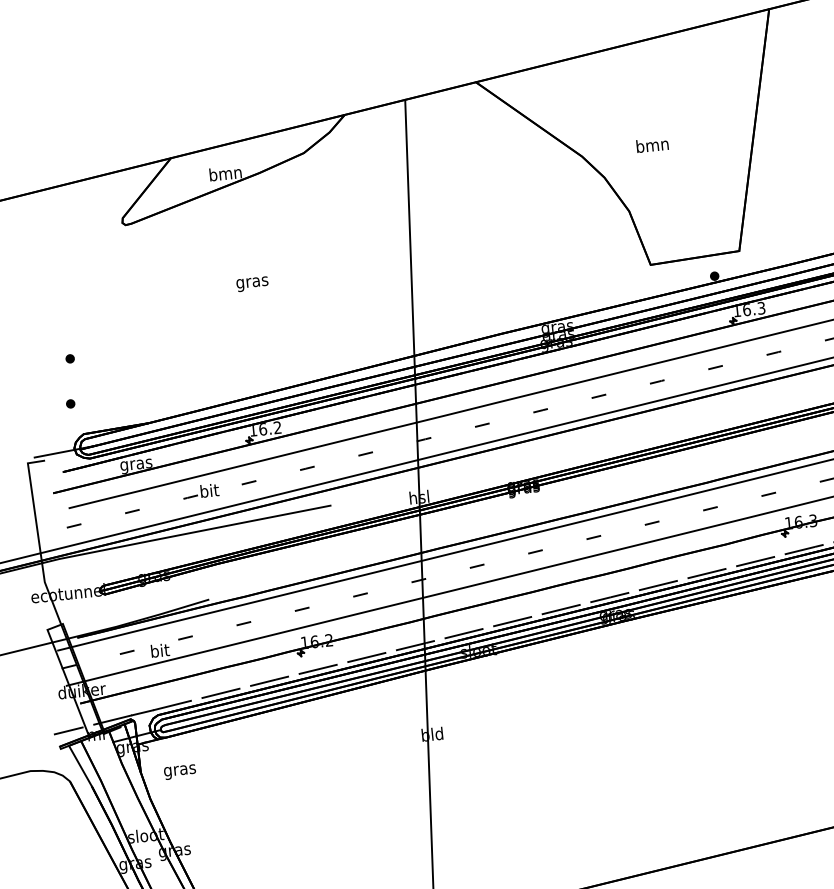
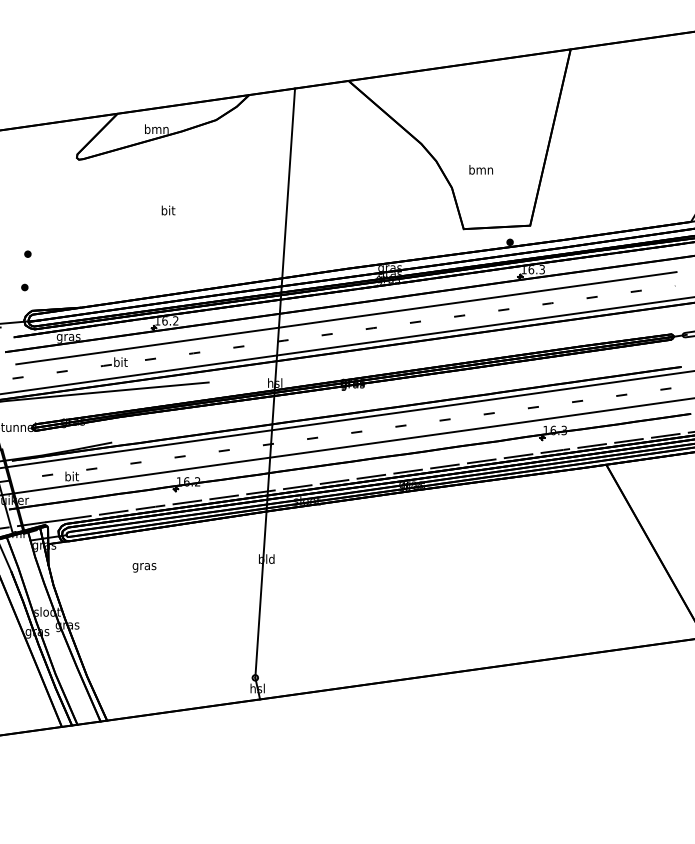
text: (651, 144) -> (480, 169), moved
text: (252, 282) -> (168, 211), gras -> bit
text: (180, 771) -> (144, 567), moved

